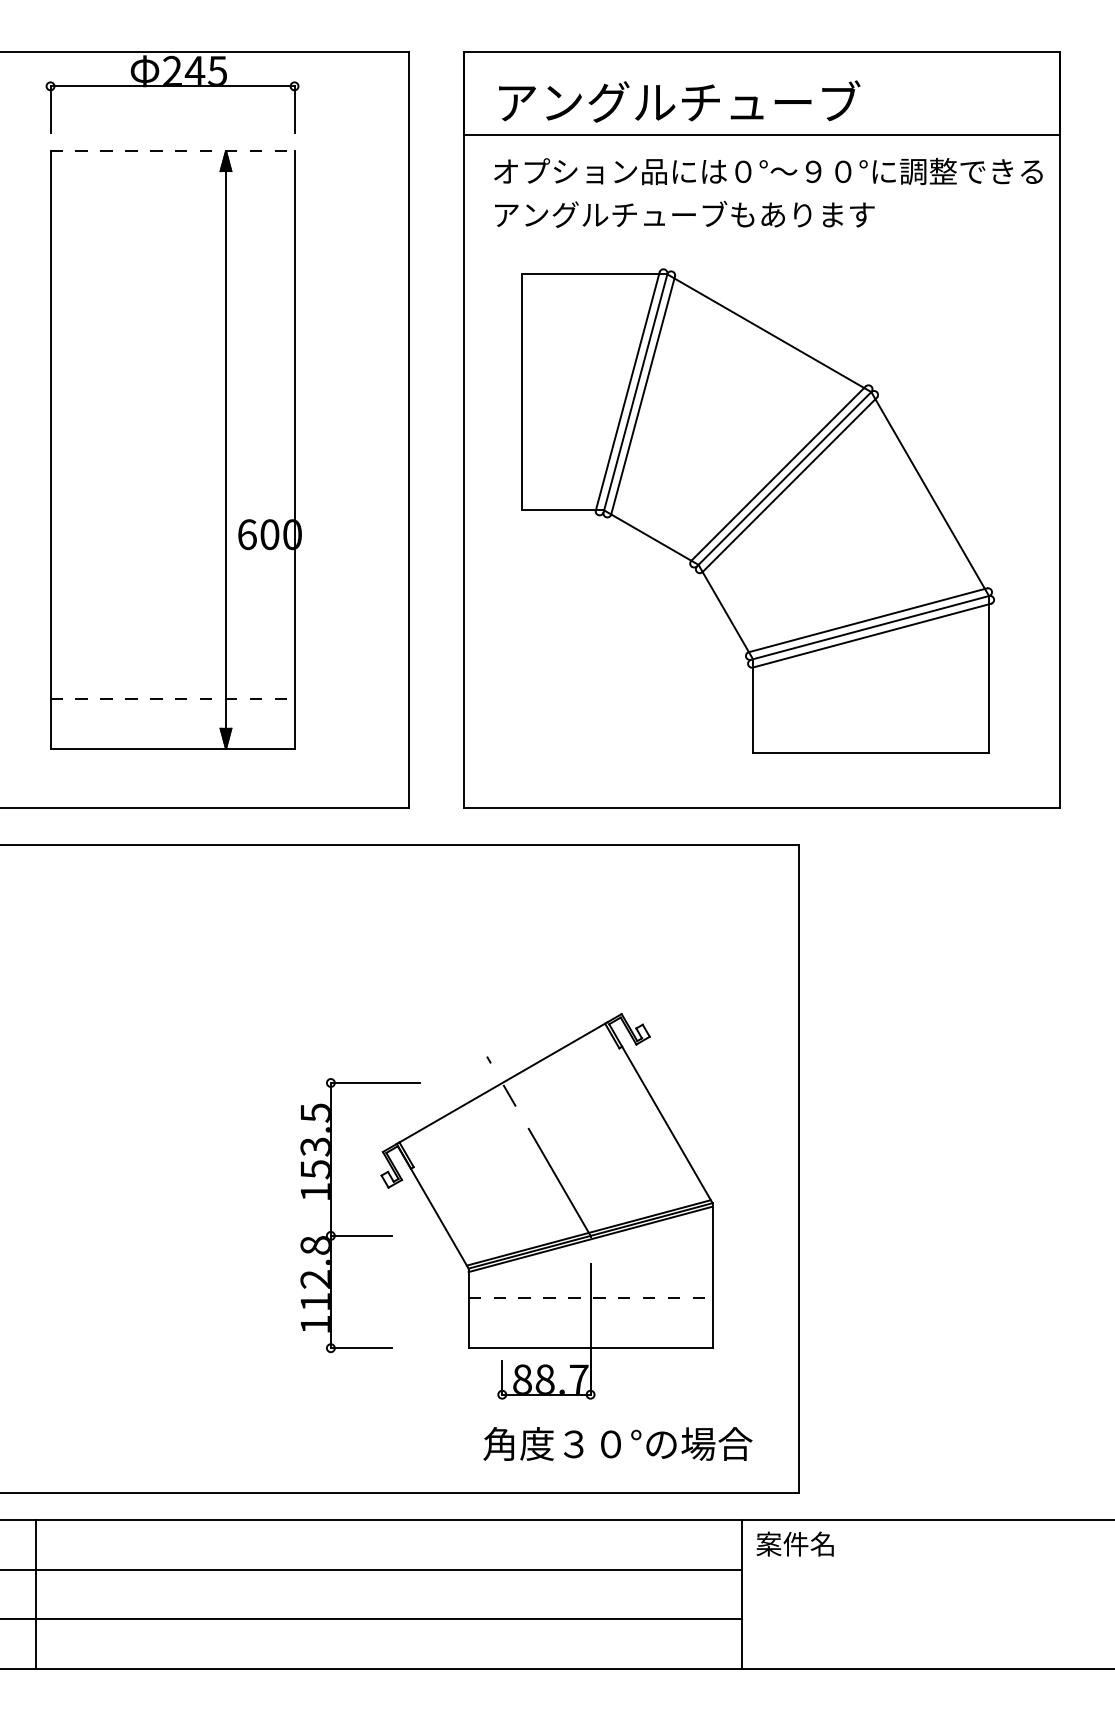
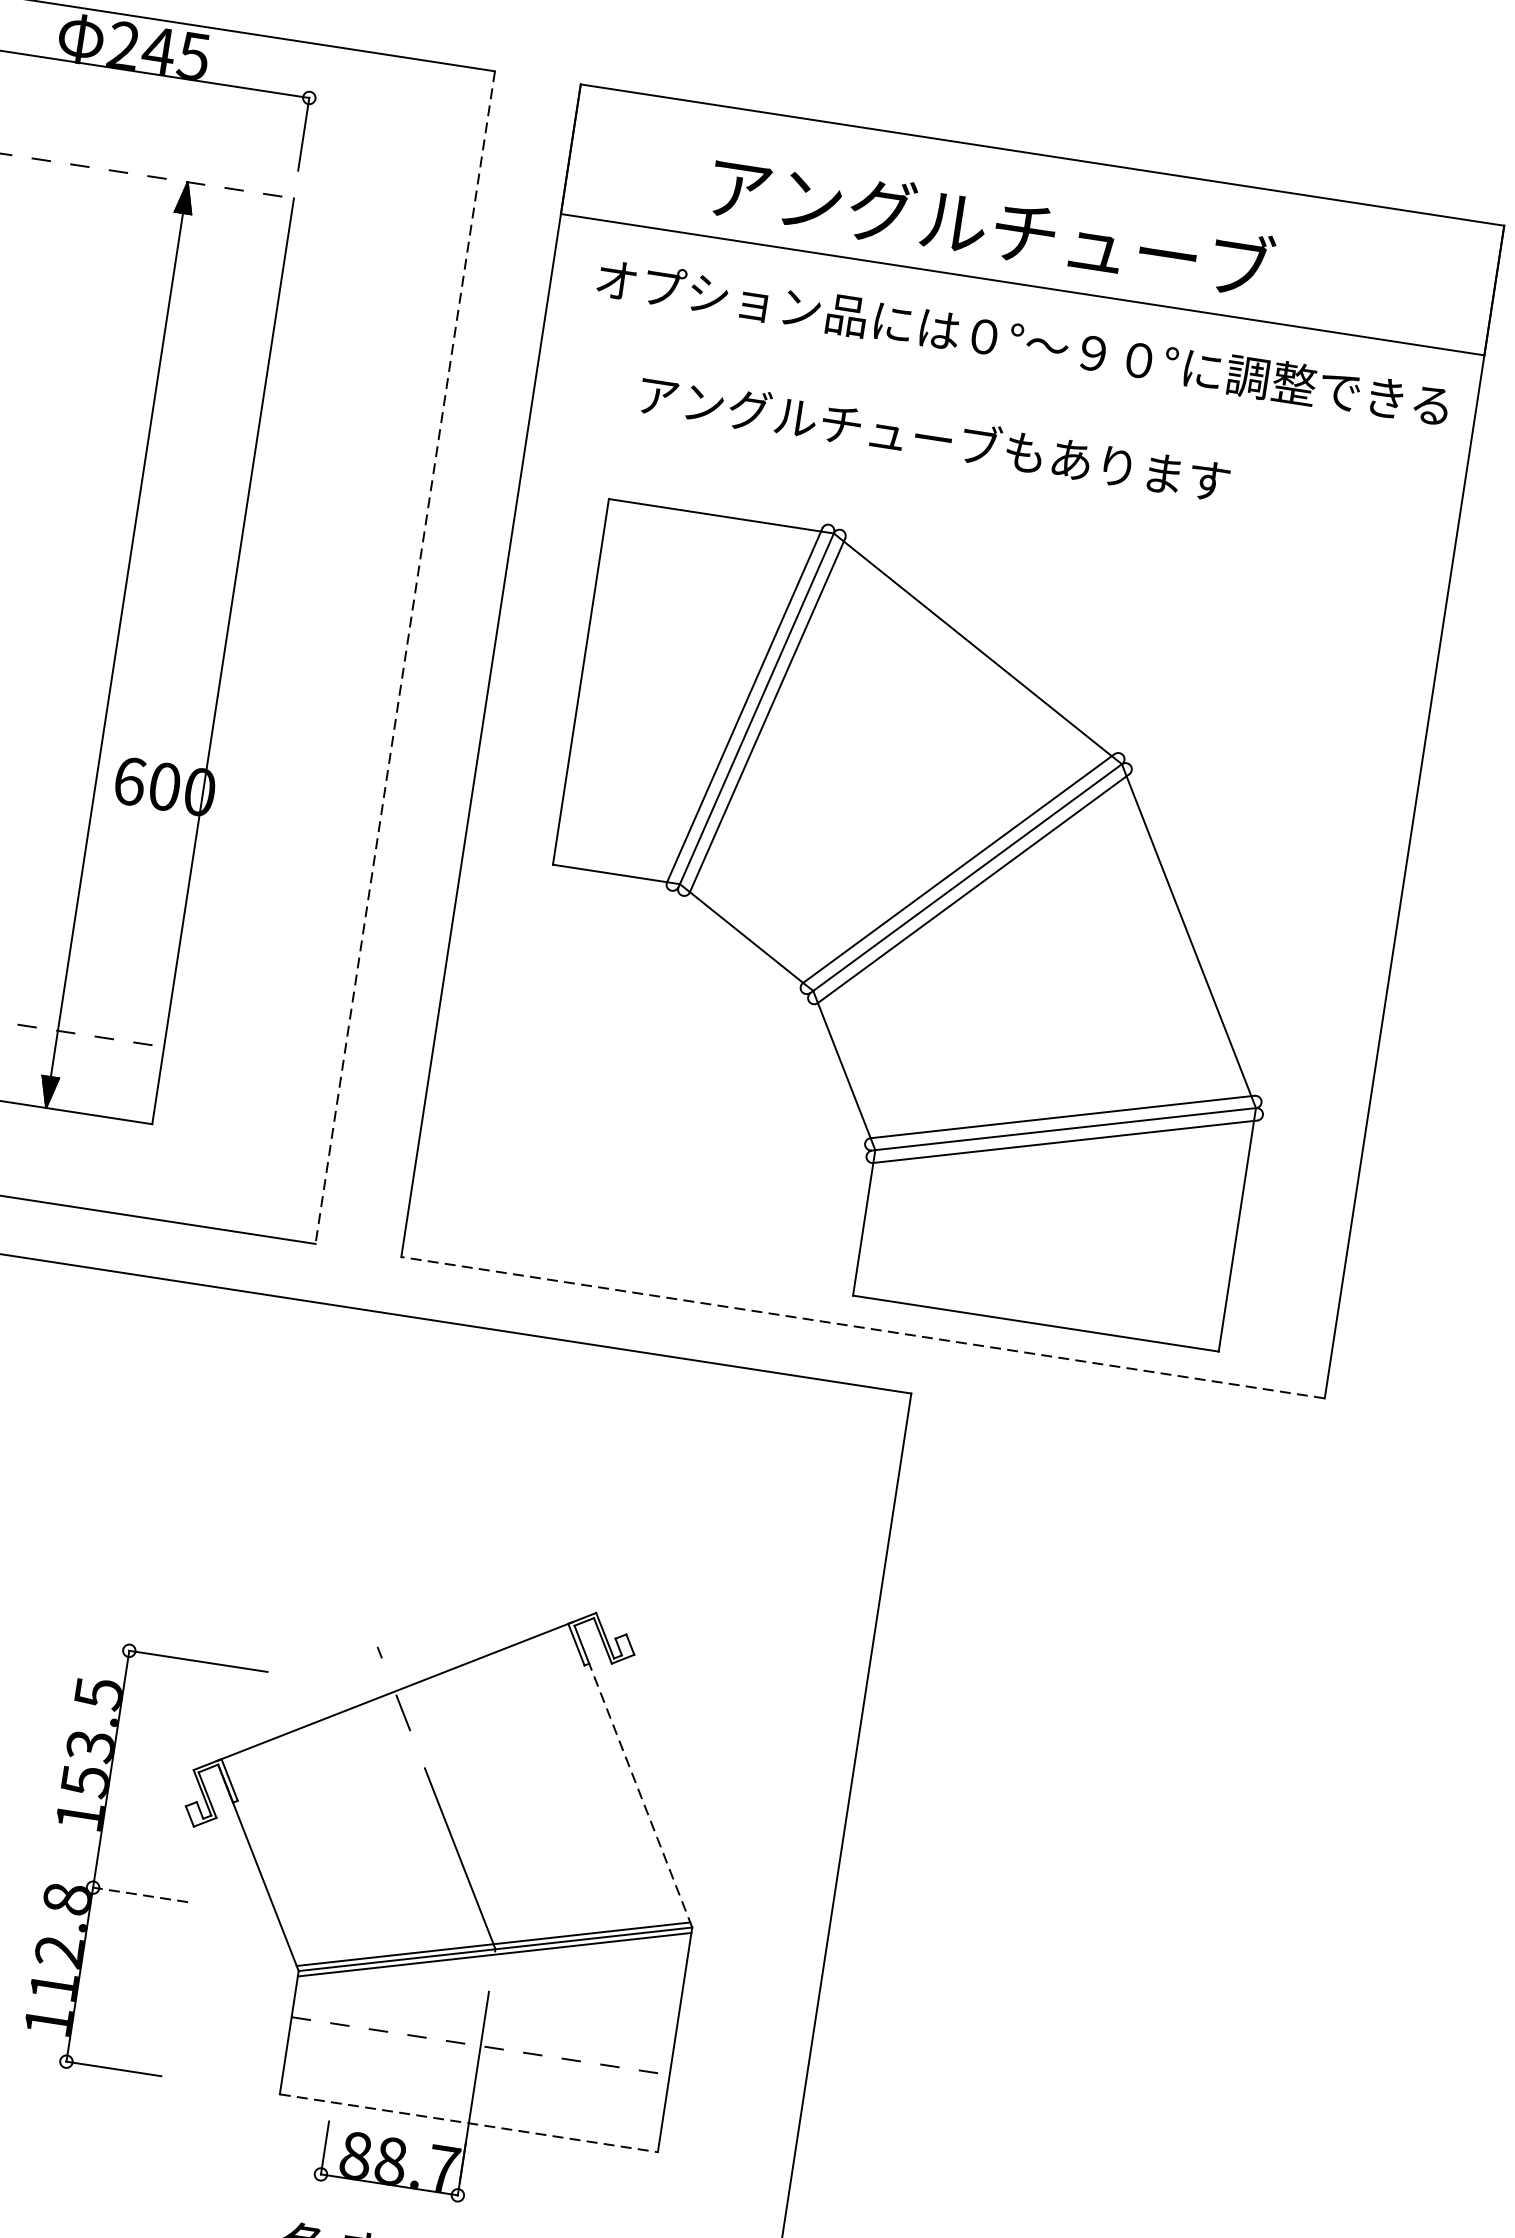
text: (679, 101) -> (992, 226), moved
text: (684, 214) -> (934, 438), moved
line: (409, 430) -> (405, 658), solid -> dashed
part: (757, 510) -> (917, 920), moved
line: (761, 808) -> (861, 1327), solid -> dashed
line: (667, 1124) -> (641, 1794), solid -> dashed
line: (361, 1235) -> (140, 1894), solid -> dashed
line: (590, 1348) -> (468, 2123), solid -> dashed

